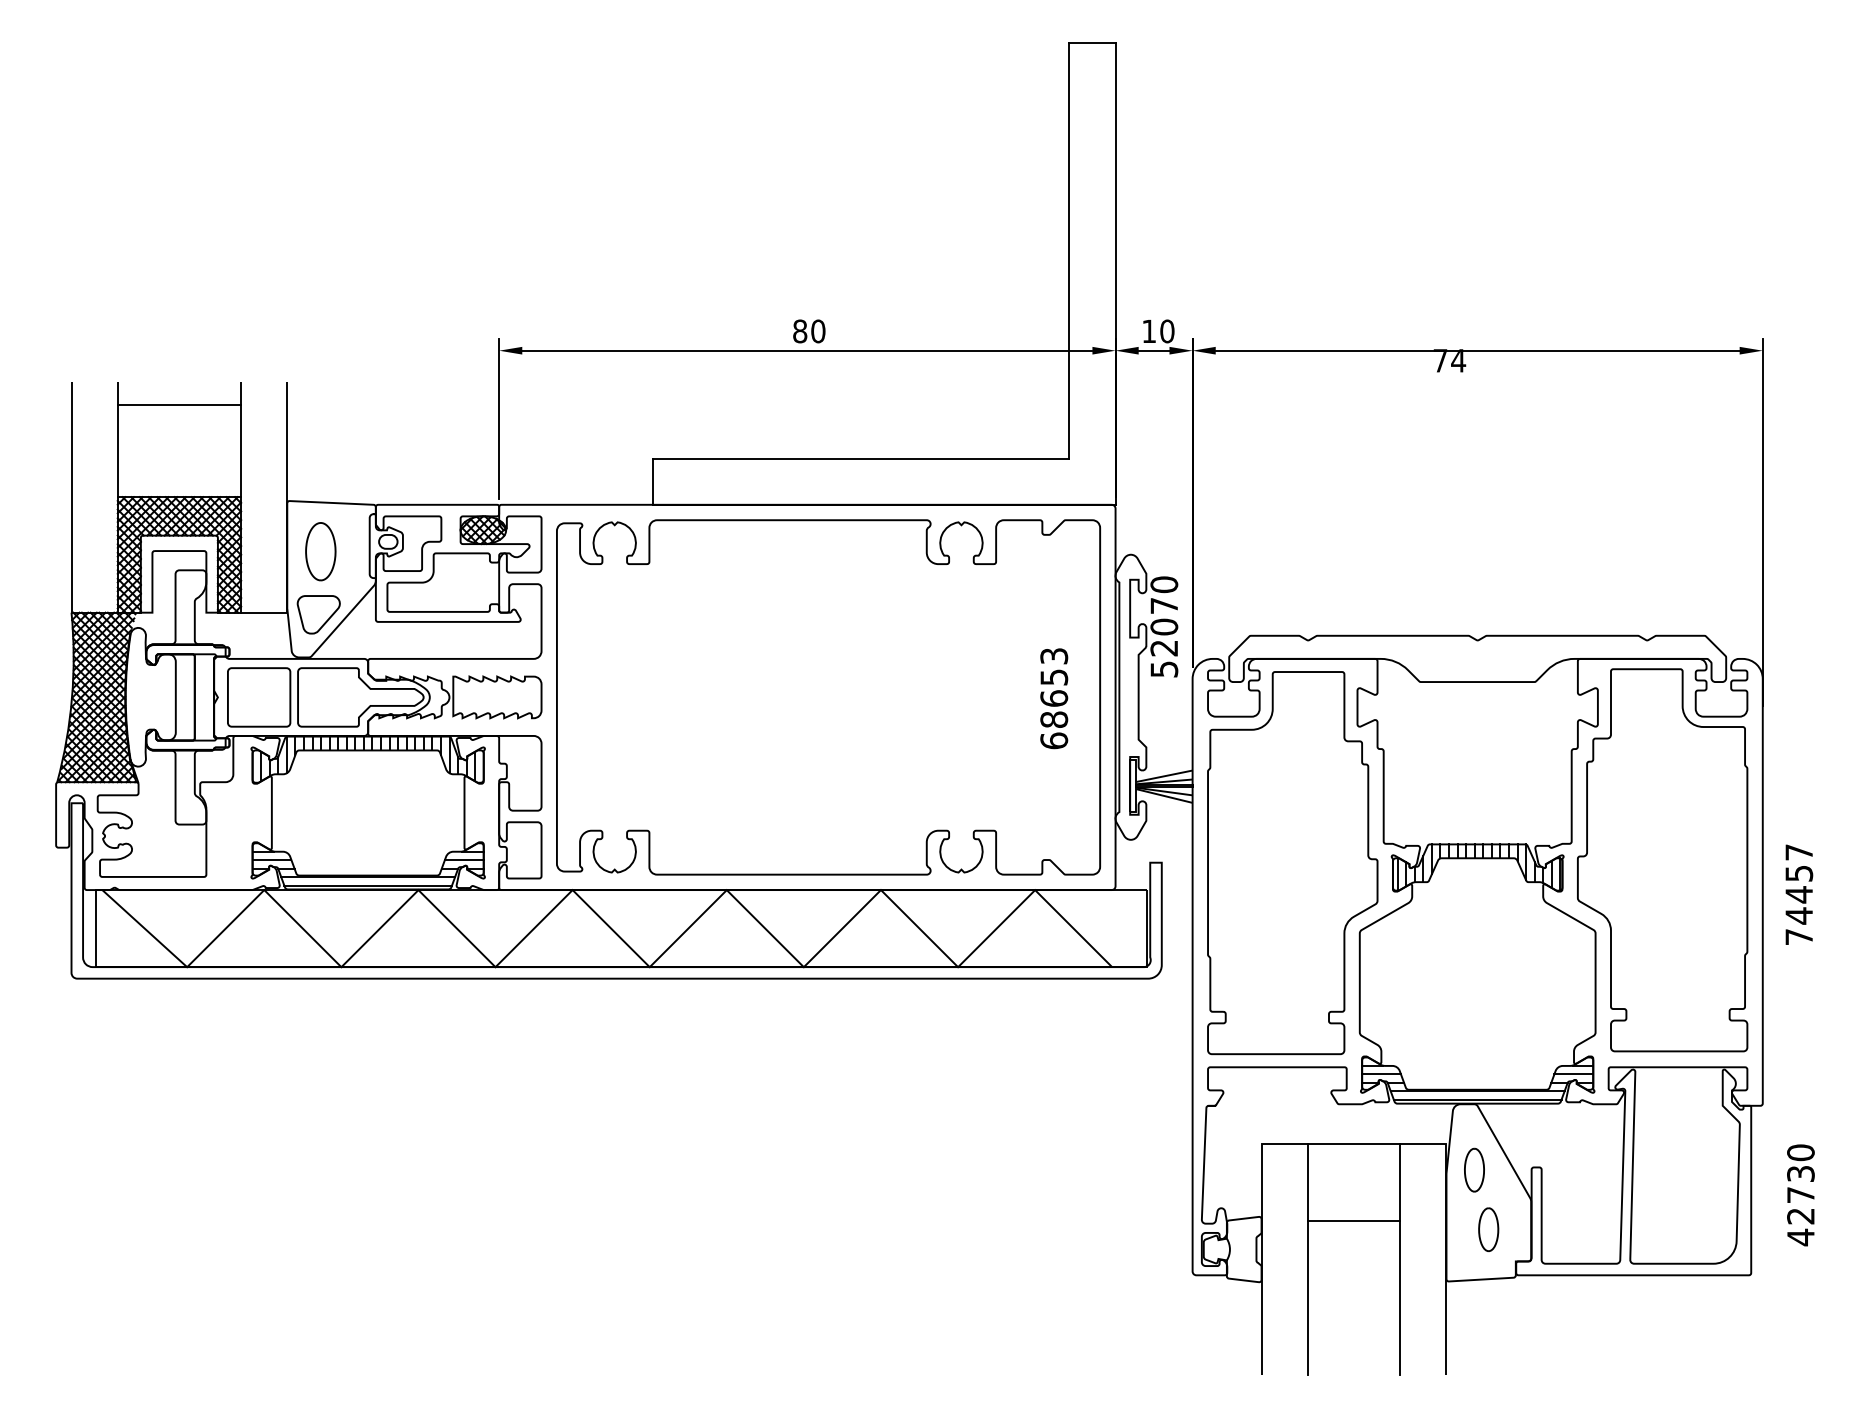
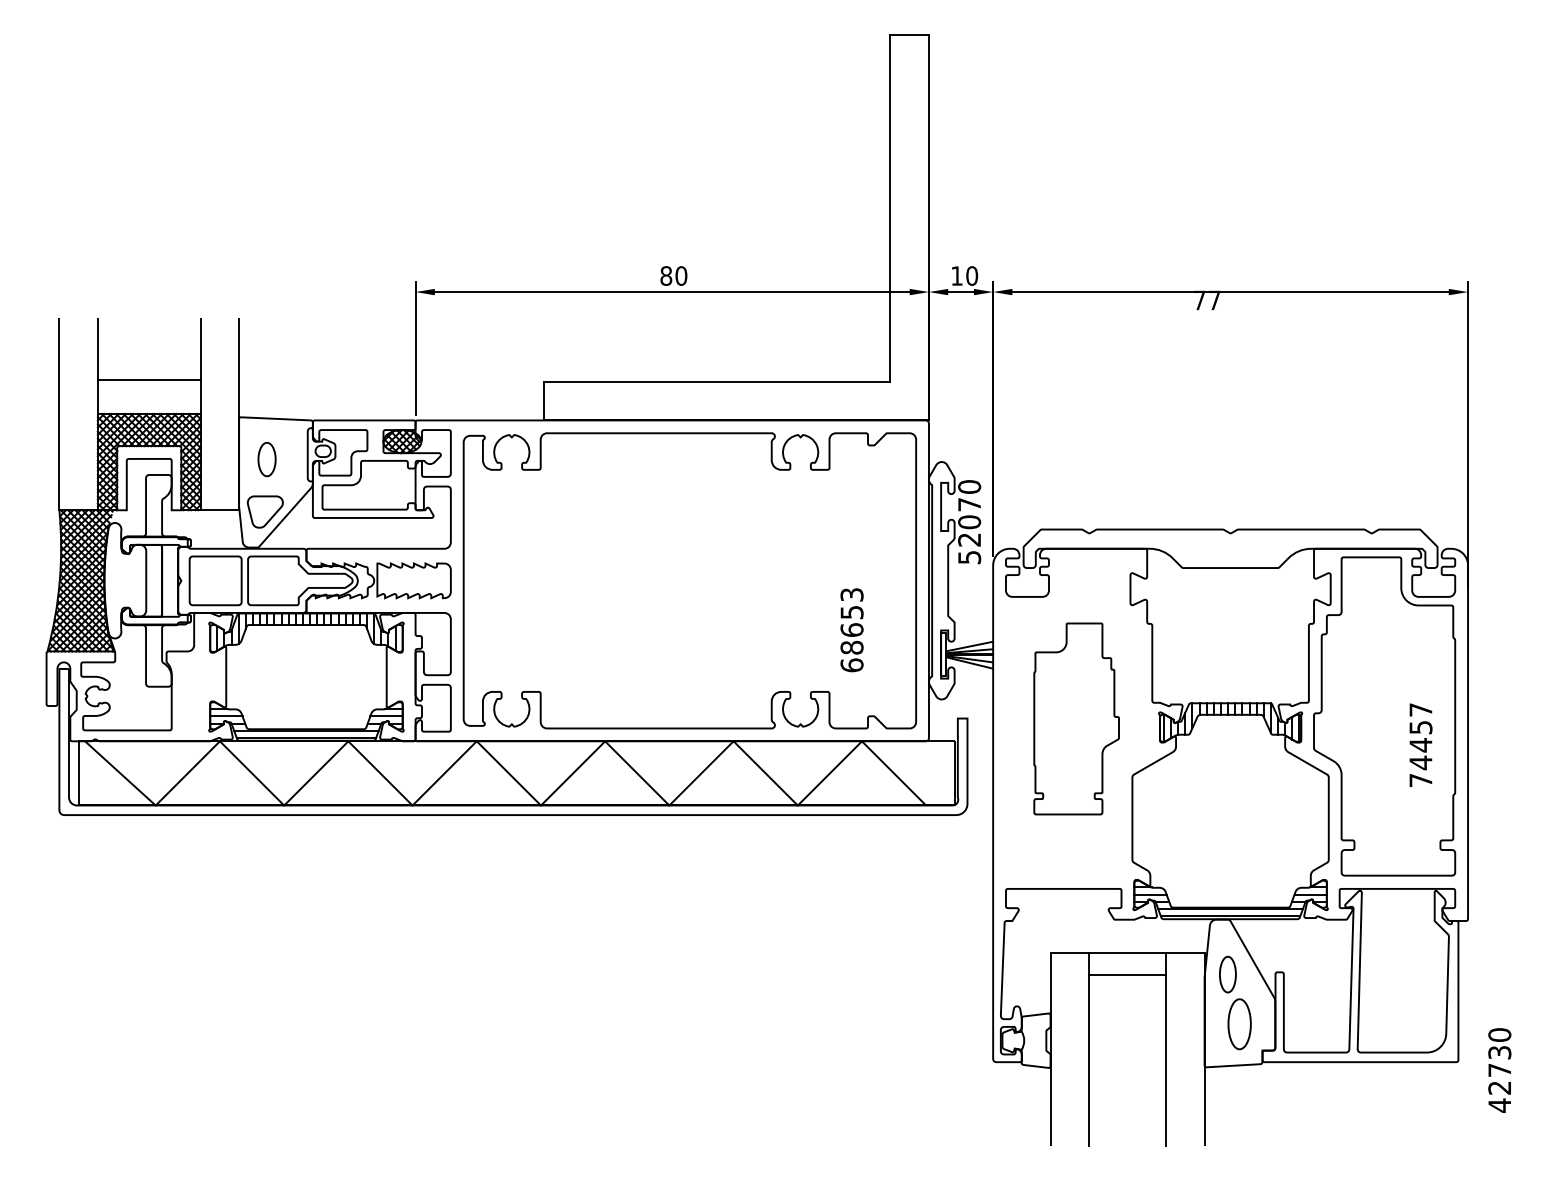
text: (1458, 360) -> (1214, 300), 74 -> 77
line: (179, 404) -> (149, 380), moved
part: (320, 551) -> (266, 459), size x0.7
text: (1054, 698) -> (852, 630), moved
part: (1292, 863) -> (1076, 719), size x0.6
text: (1799, 894) -> (1421, 745), moved
text: (1800, 1195) -> (1499, 1070), moved
line: (1353, 1221) -> (1127, 974), moved
part: (1488, 1229) -> (1239, 1024), size x1.4

